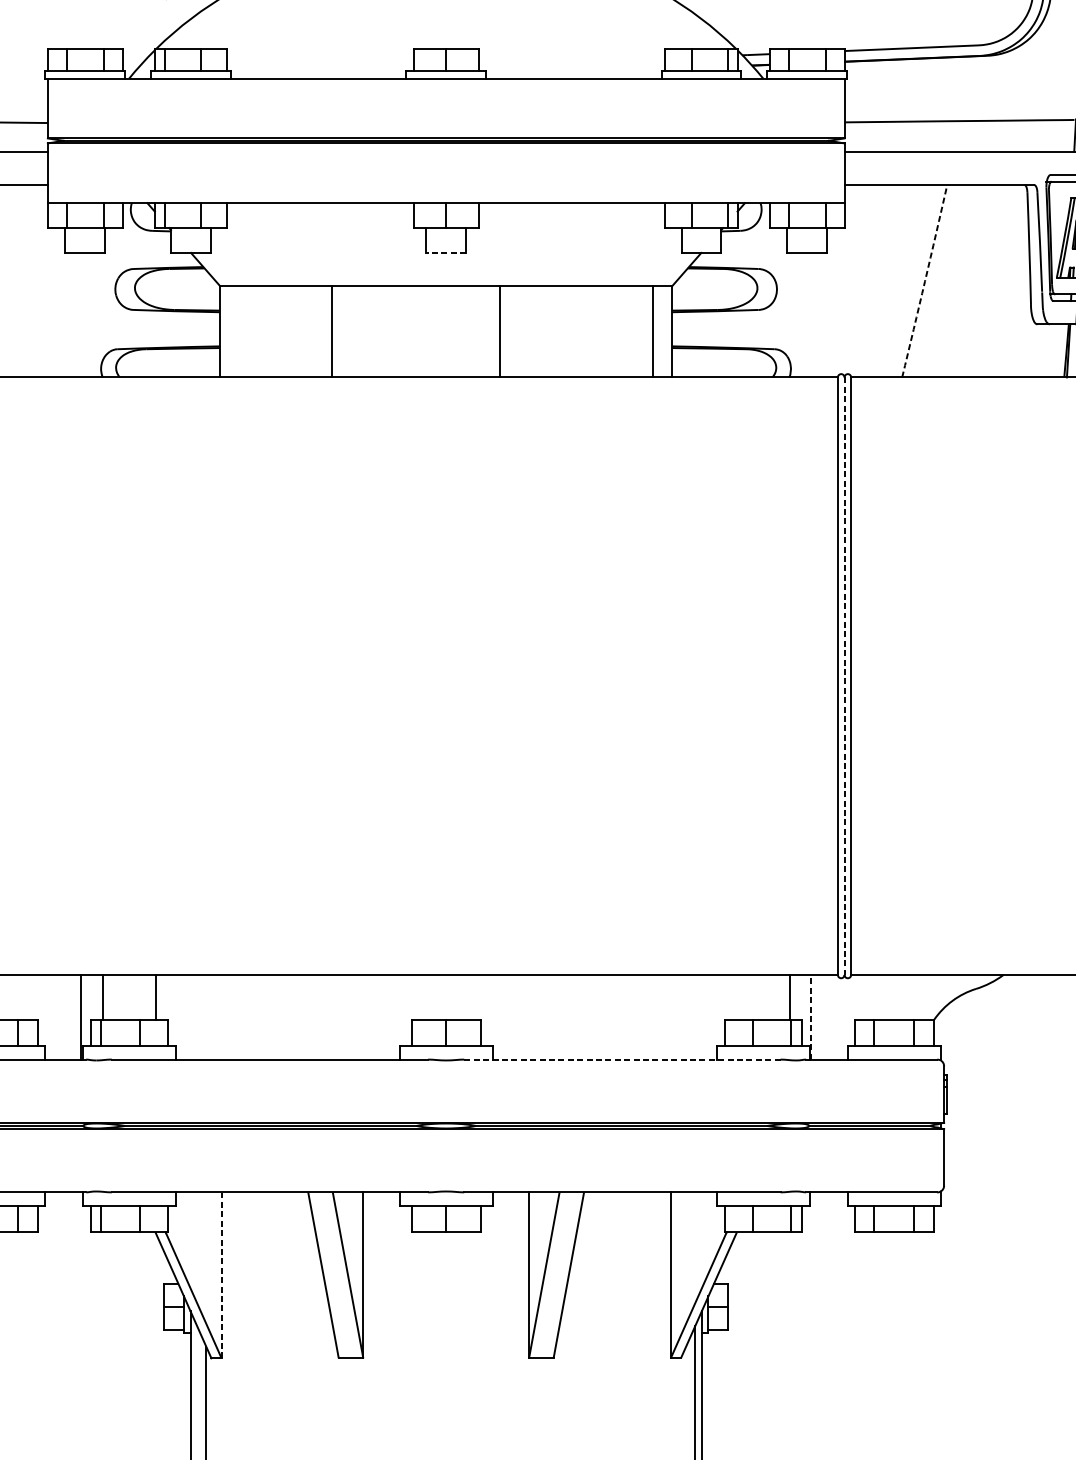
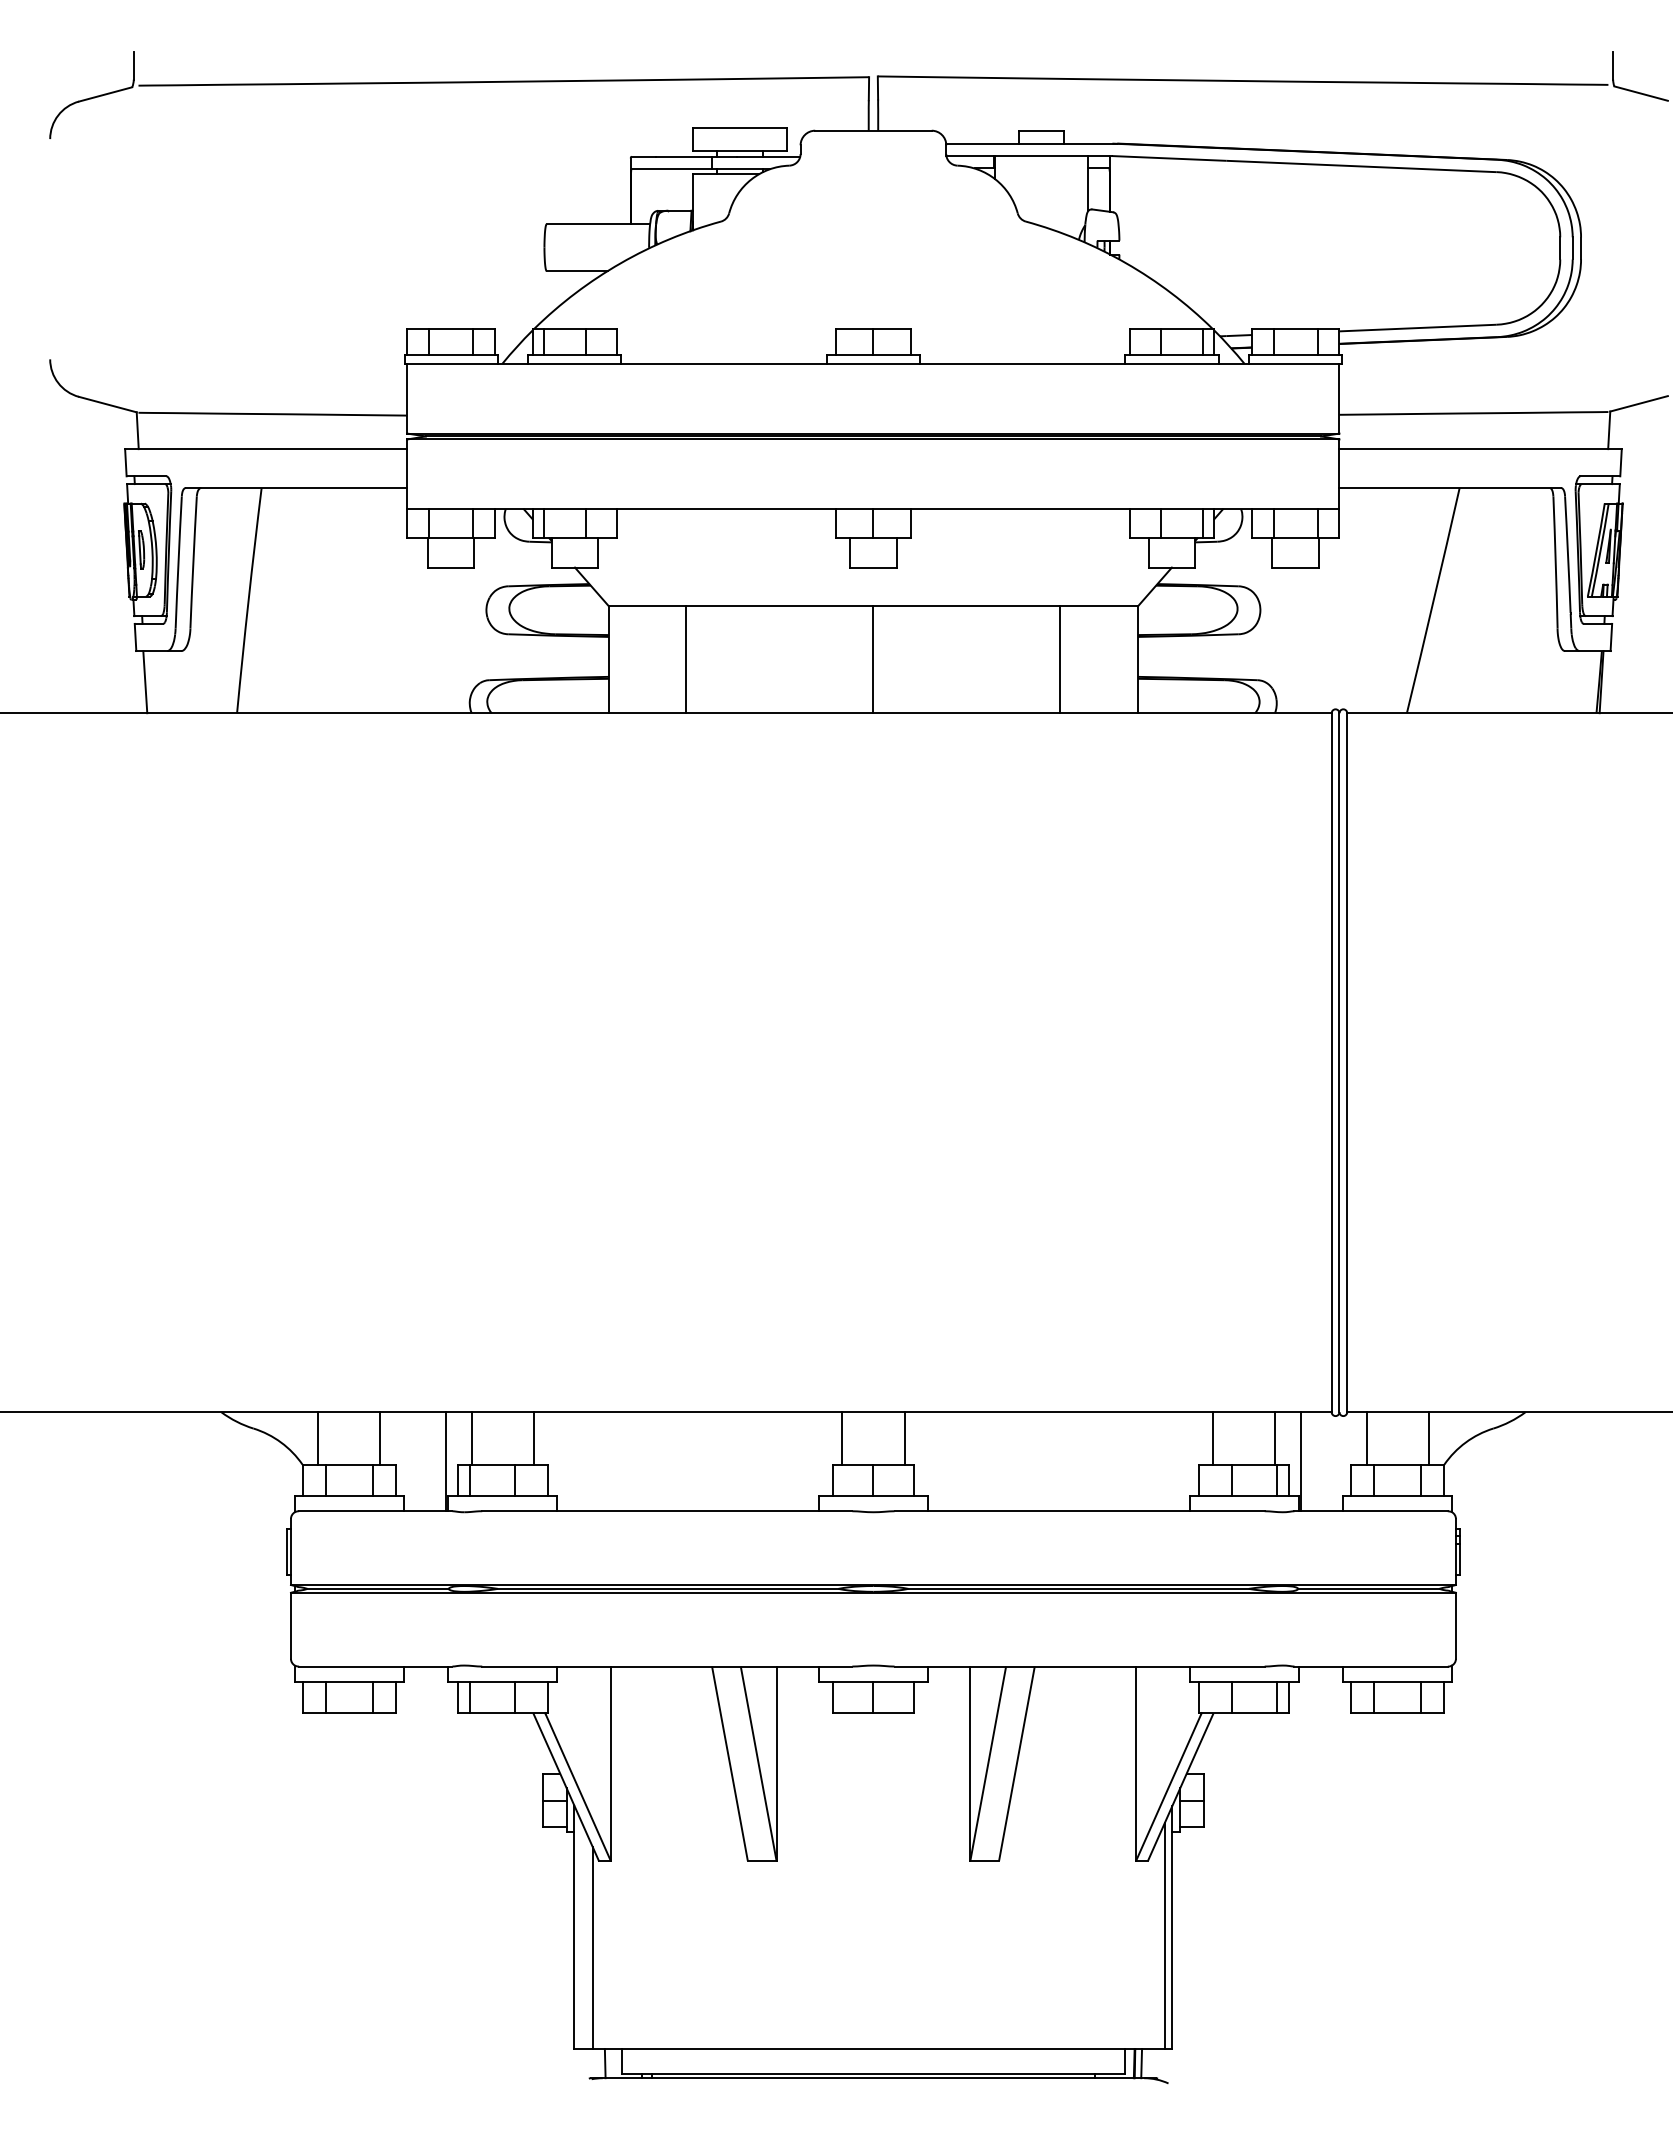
line: (445, 252) -> (872, 567), dashed -> solid
arc: (924, 281) -> (1433, 600), dashed -> solid
line: (331, 331) -> (686, 659), moved
line: (500, 331) -> (873, 659), moved
line: (653, 331) -> (1060, 659), moved
line: (844, 676) -> (1339, 1063), dashed -> solid
line: (24, 997) -> (380, 1438), added
line: (419, 997) -> (842, 1438), added
line: (472, 997) -> (904, 1438), added
line: (736, 997) -> (1213, 1438), added
line: (867, 997) -> (1366, 1438), added
line: (920, 997) -> (1428, 1438), added
line: (811, 1017) -> (1300, 1461), dashed -> solid
line: (622, 1059) -> (1079, 1511), dashed -> solid
line: (221, 1275) -> (610, 1763), dashed -> solid

